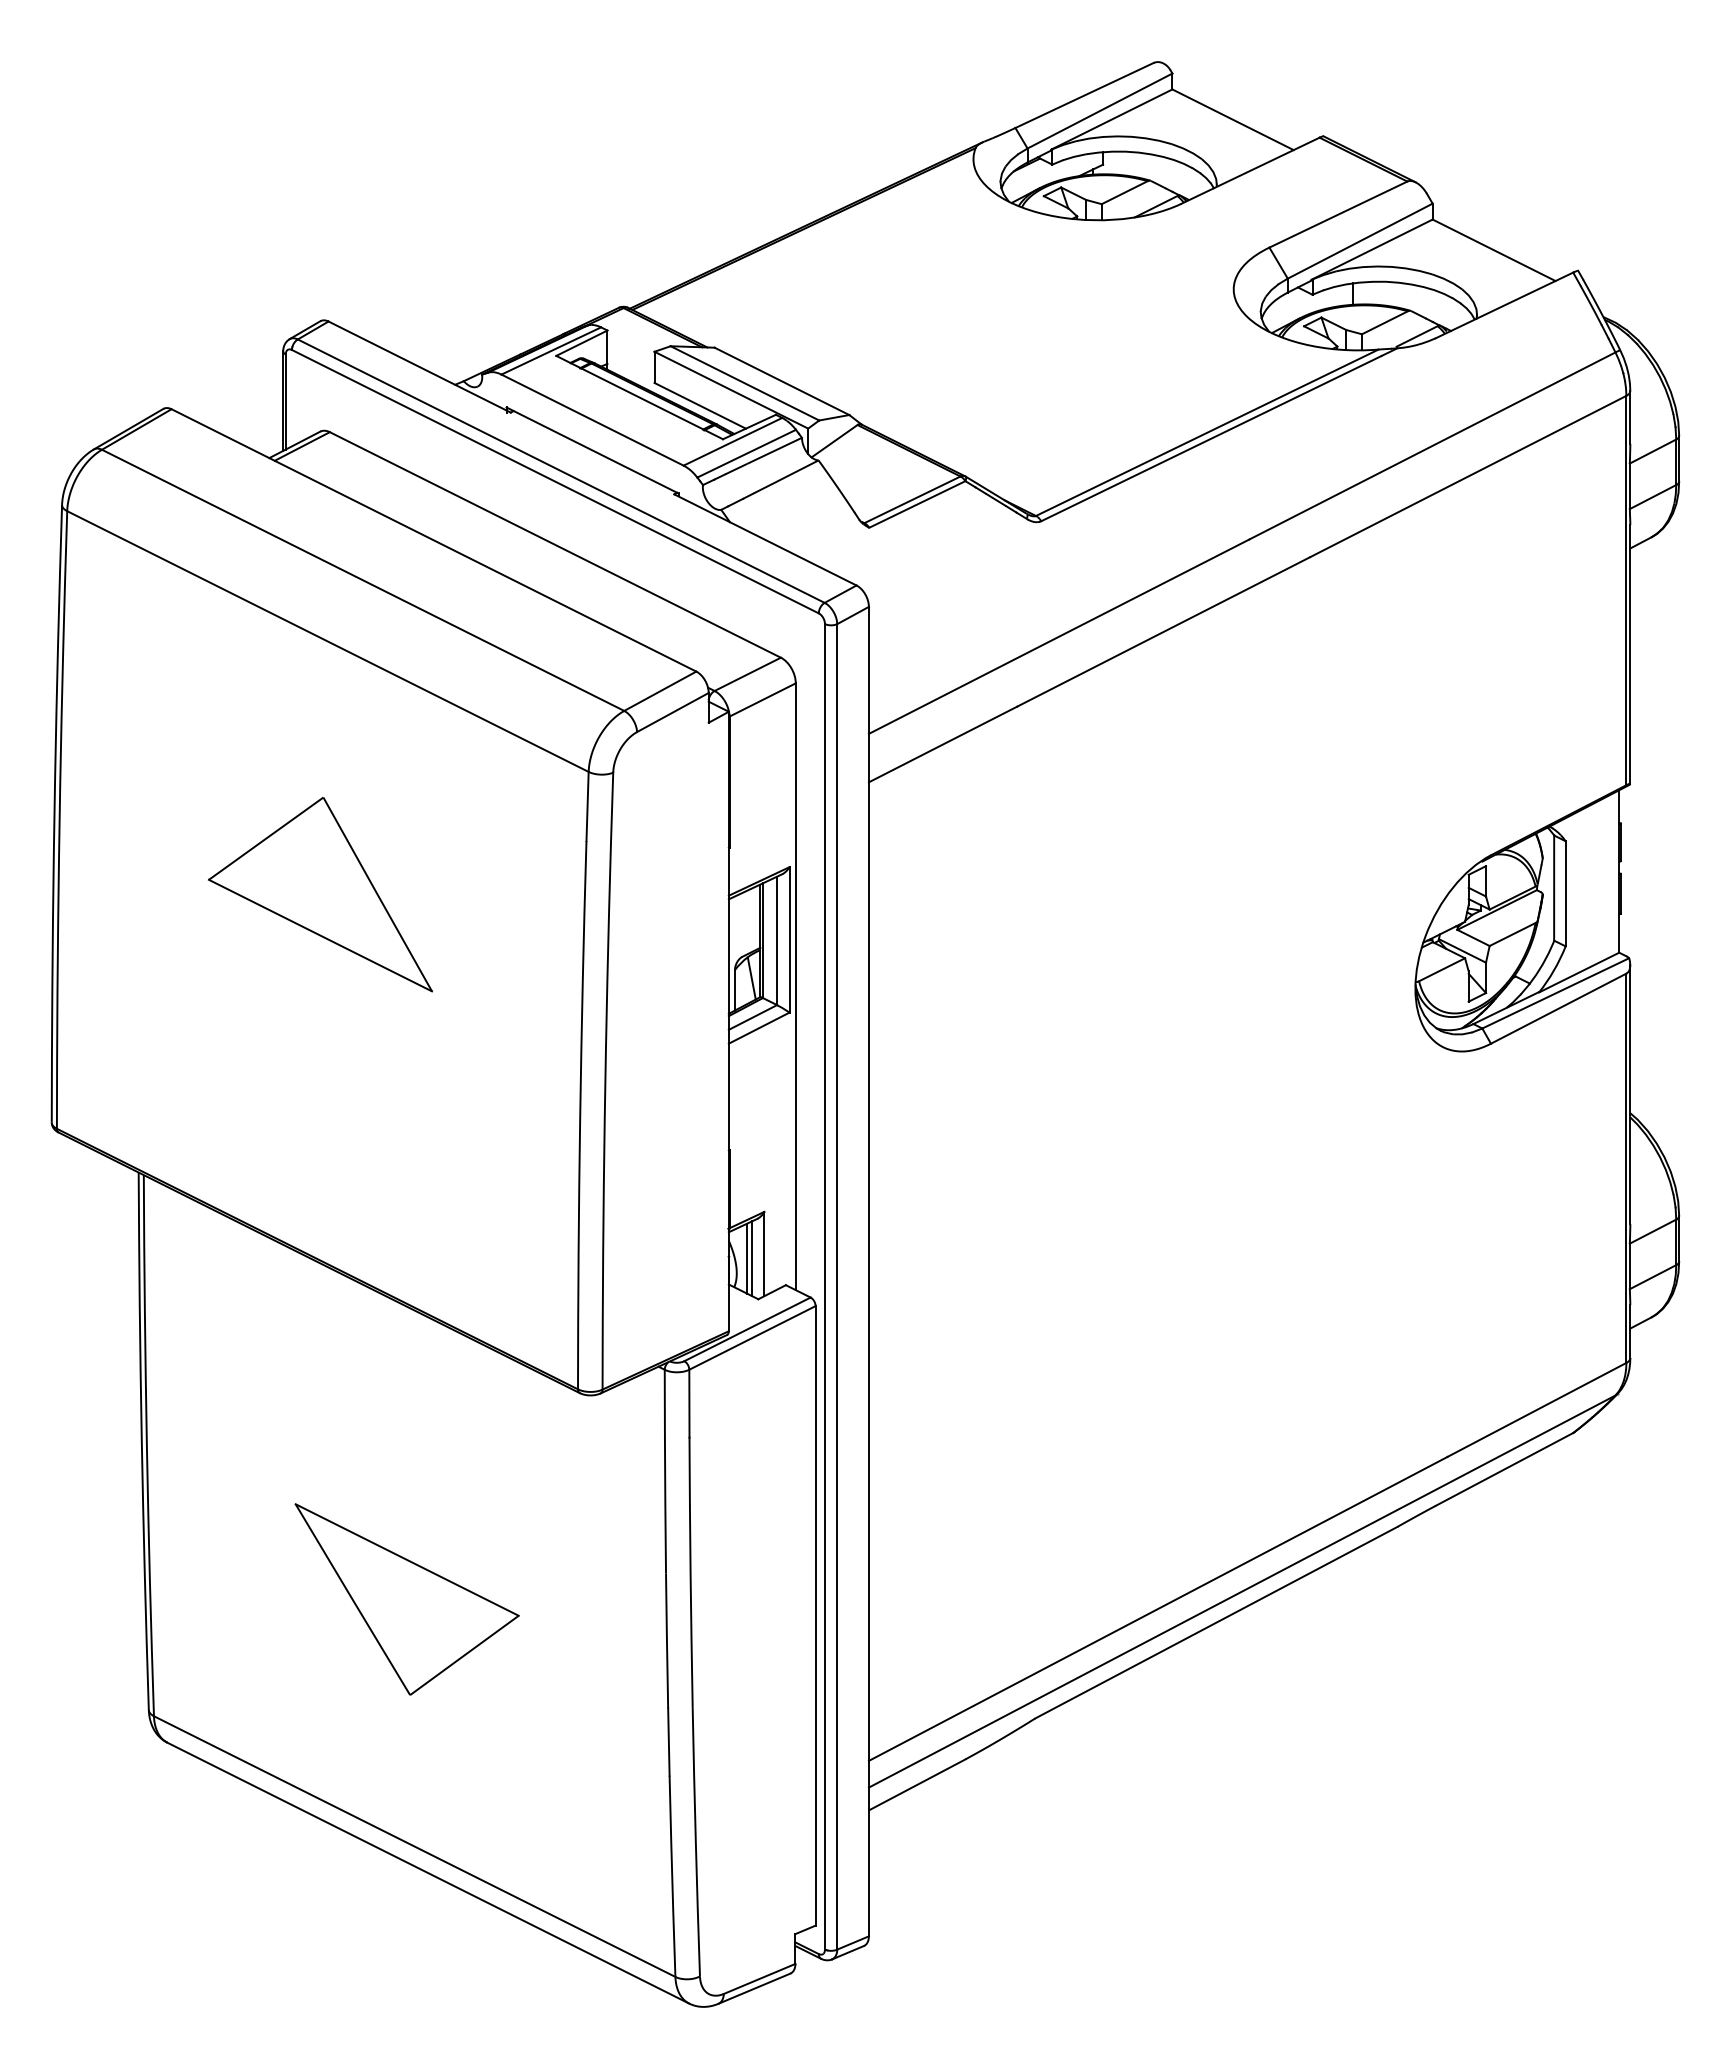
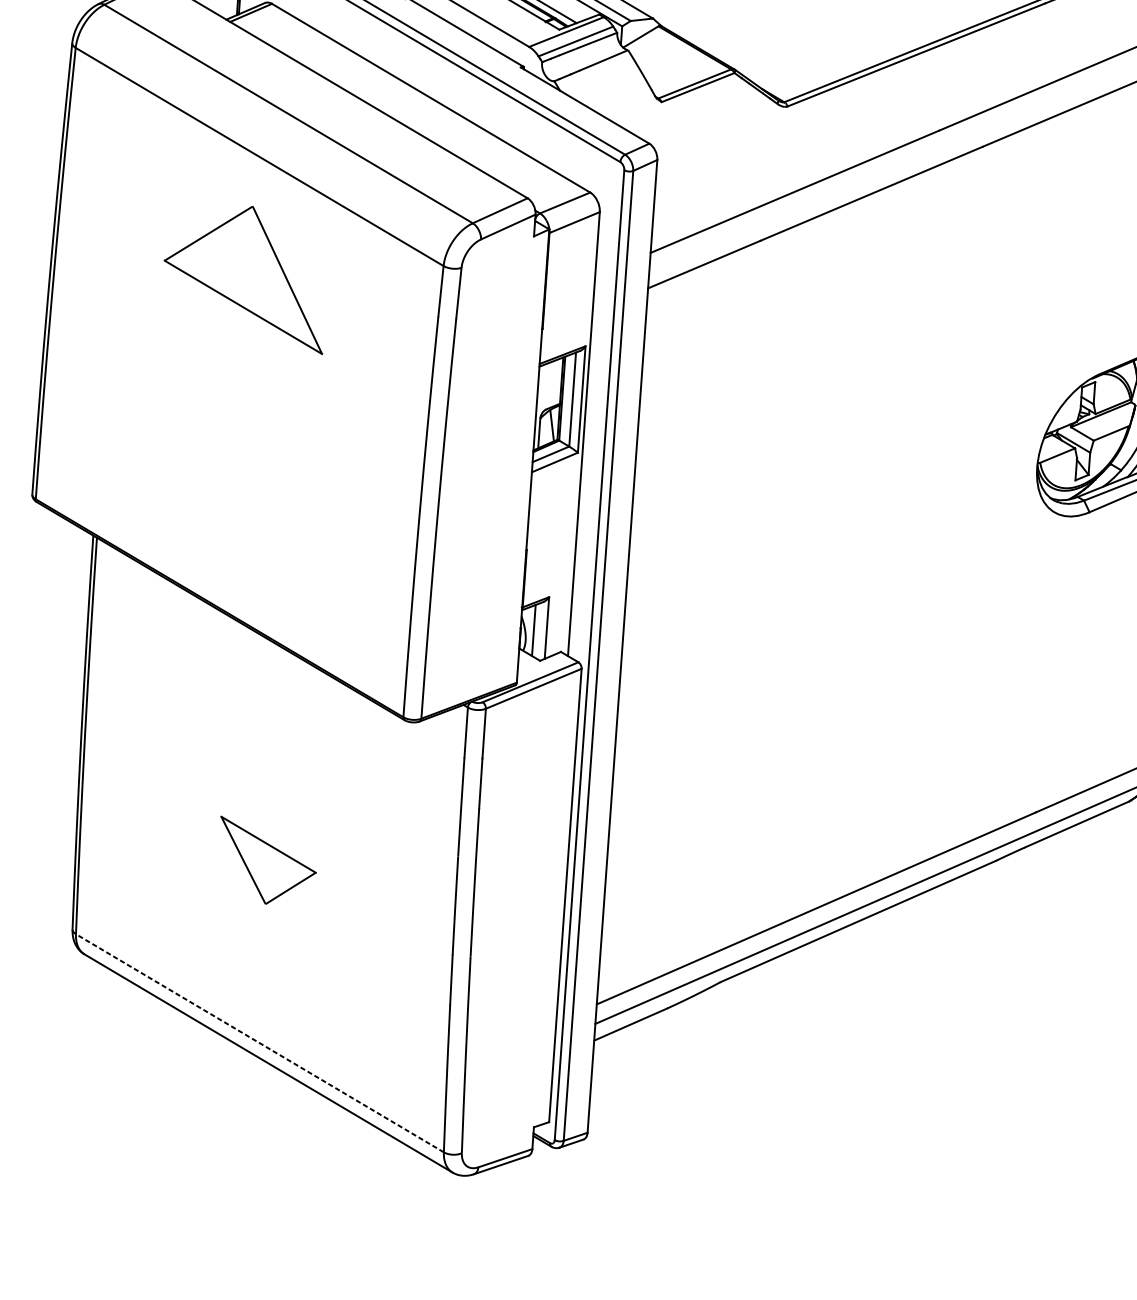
part: (320, 894) -> (245, 277), moved
line: (752, 1258) -> (537, 630), removed
part: (406, 1599) -> (266, 862), size x0.6
line: (414, 1846) -> (259, 1043), solid -> dashed

